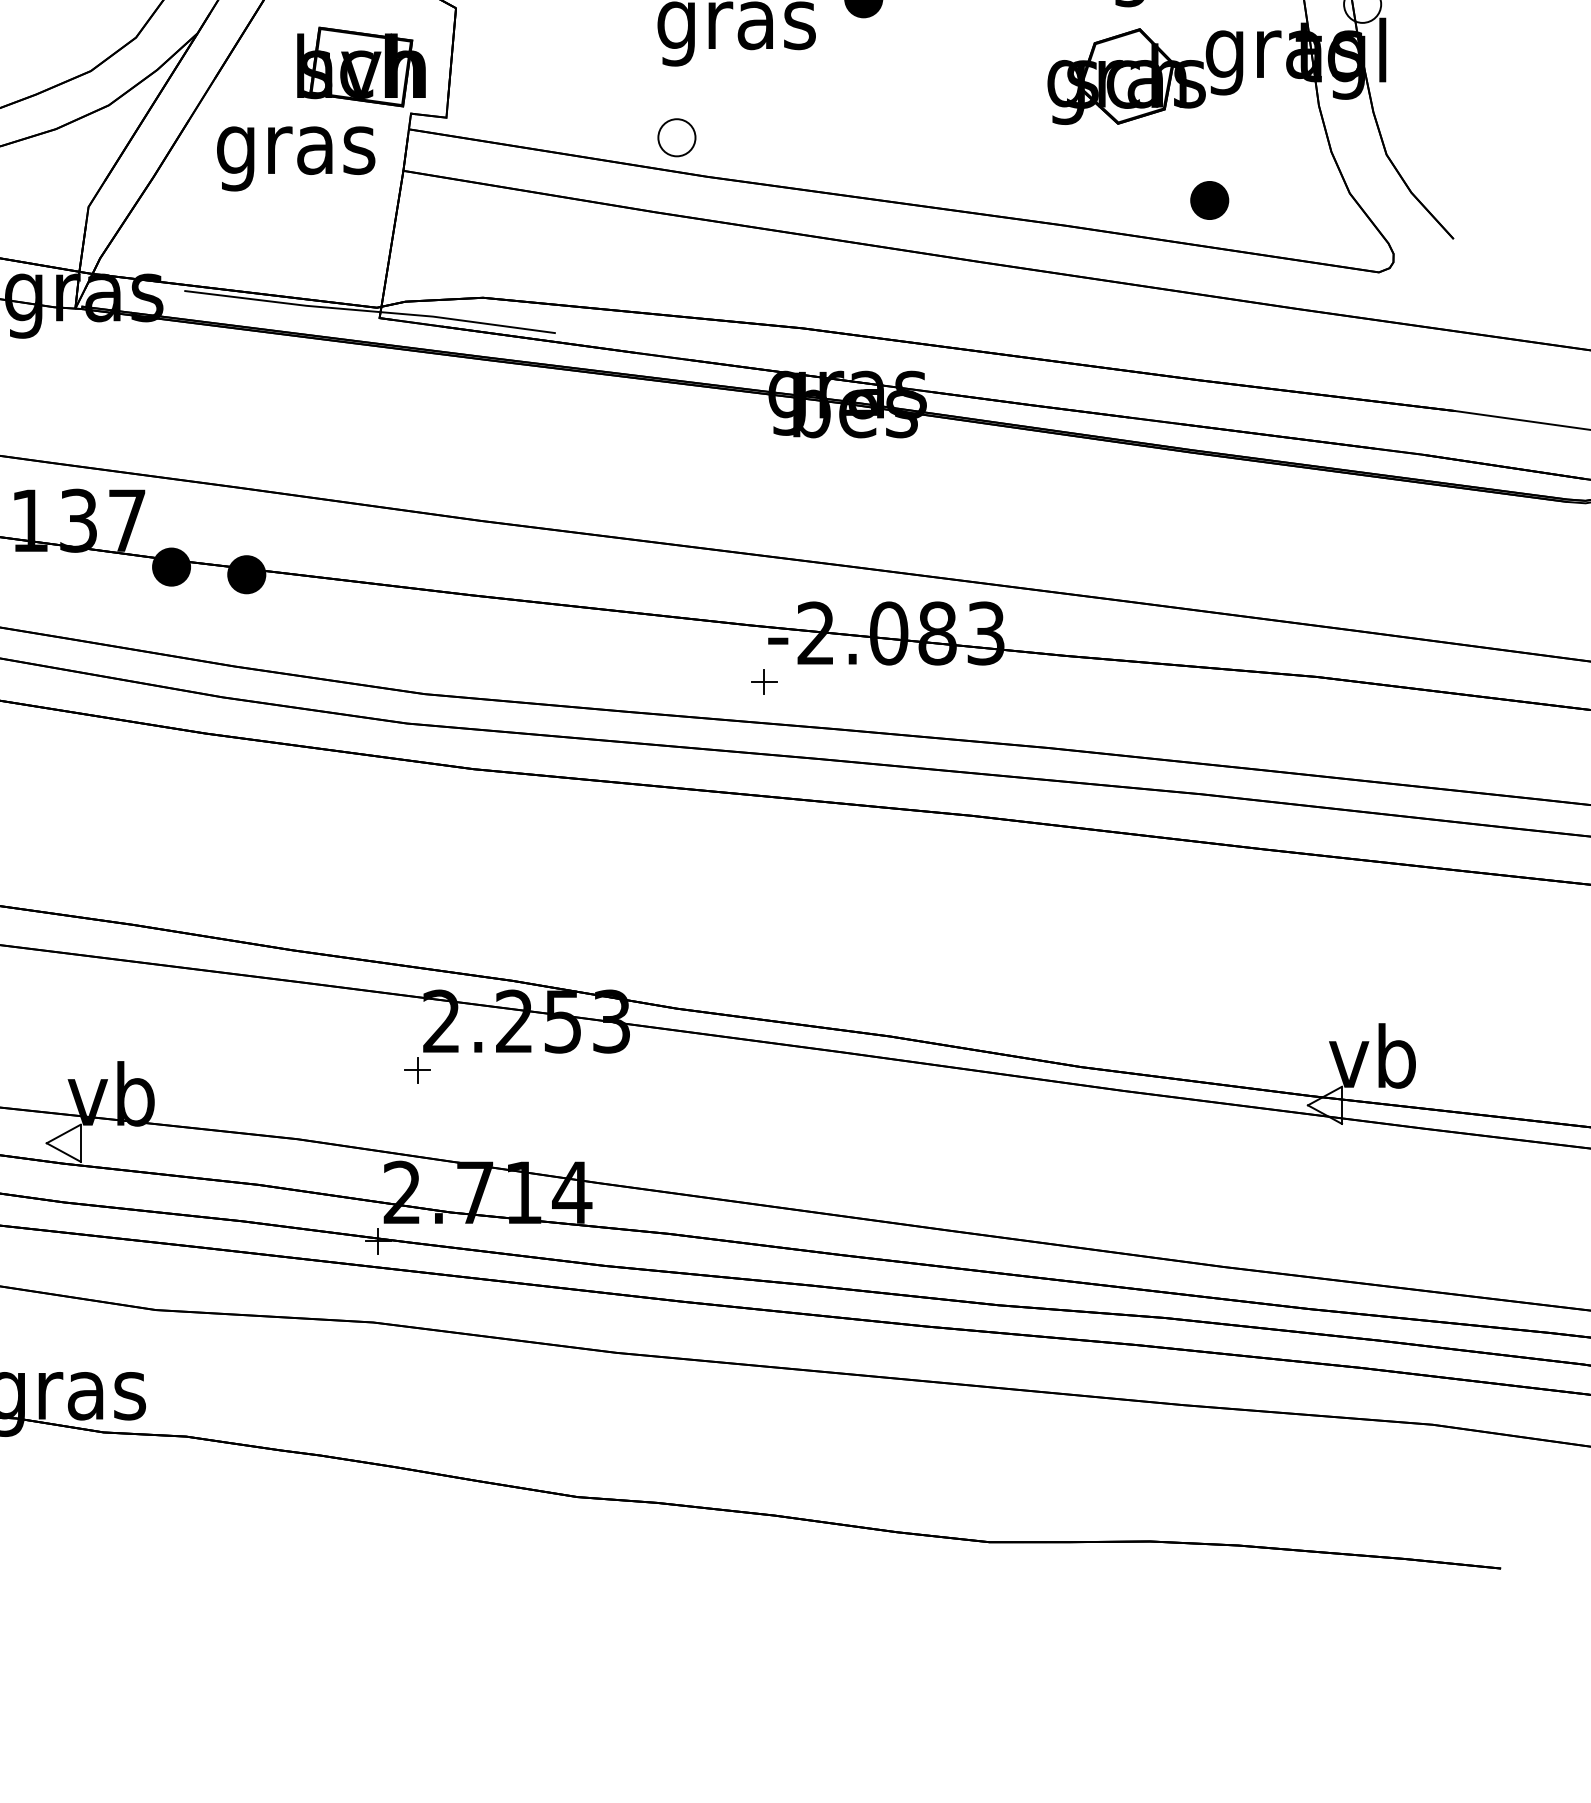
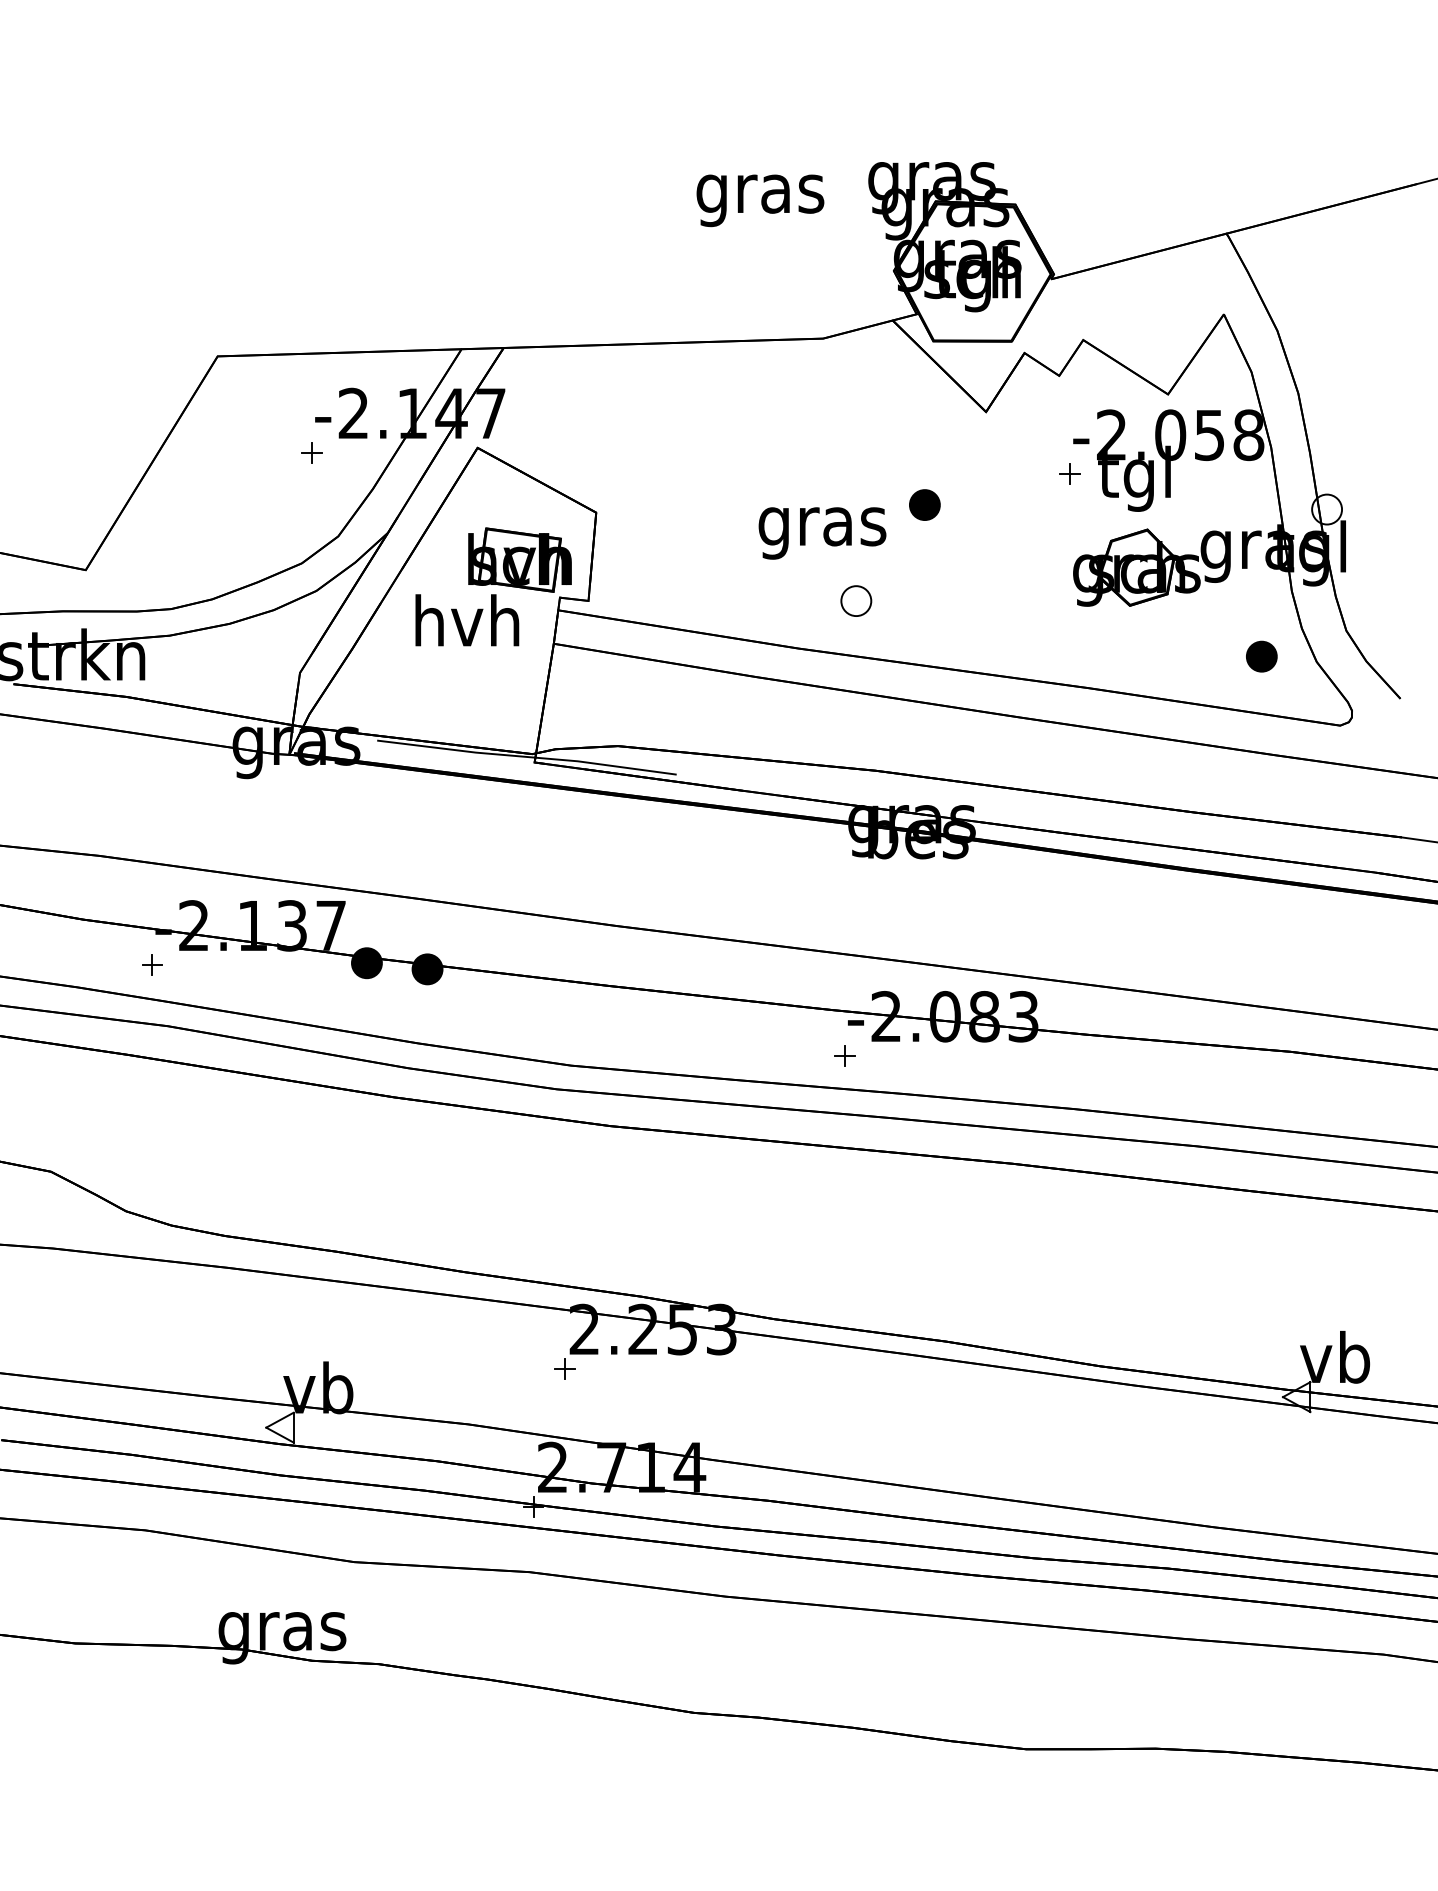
part: (677, 137) -> (856, 600), moved
text: (296, 150) -> (467, 627), gras -> hvh
part: (1209, 200) -> (1261, 656), moved

